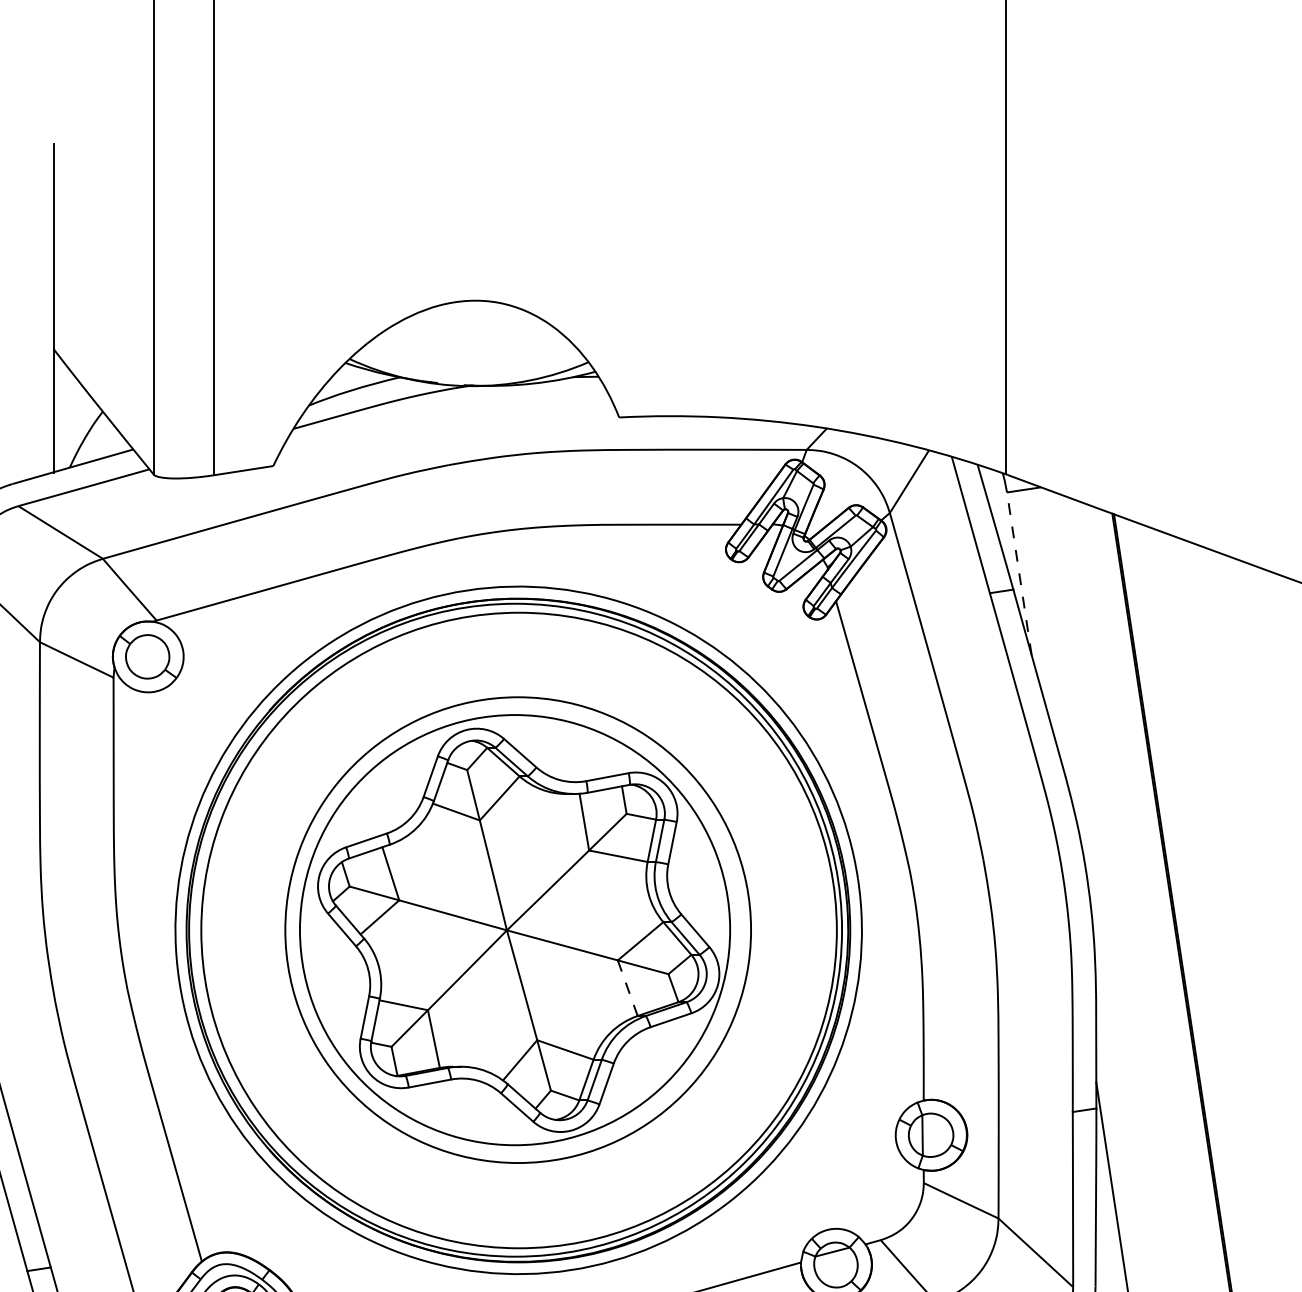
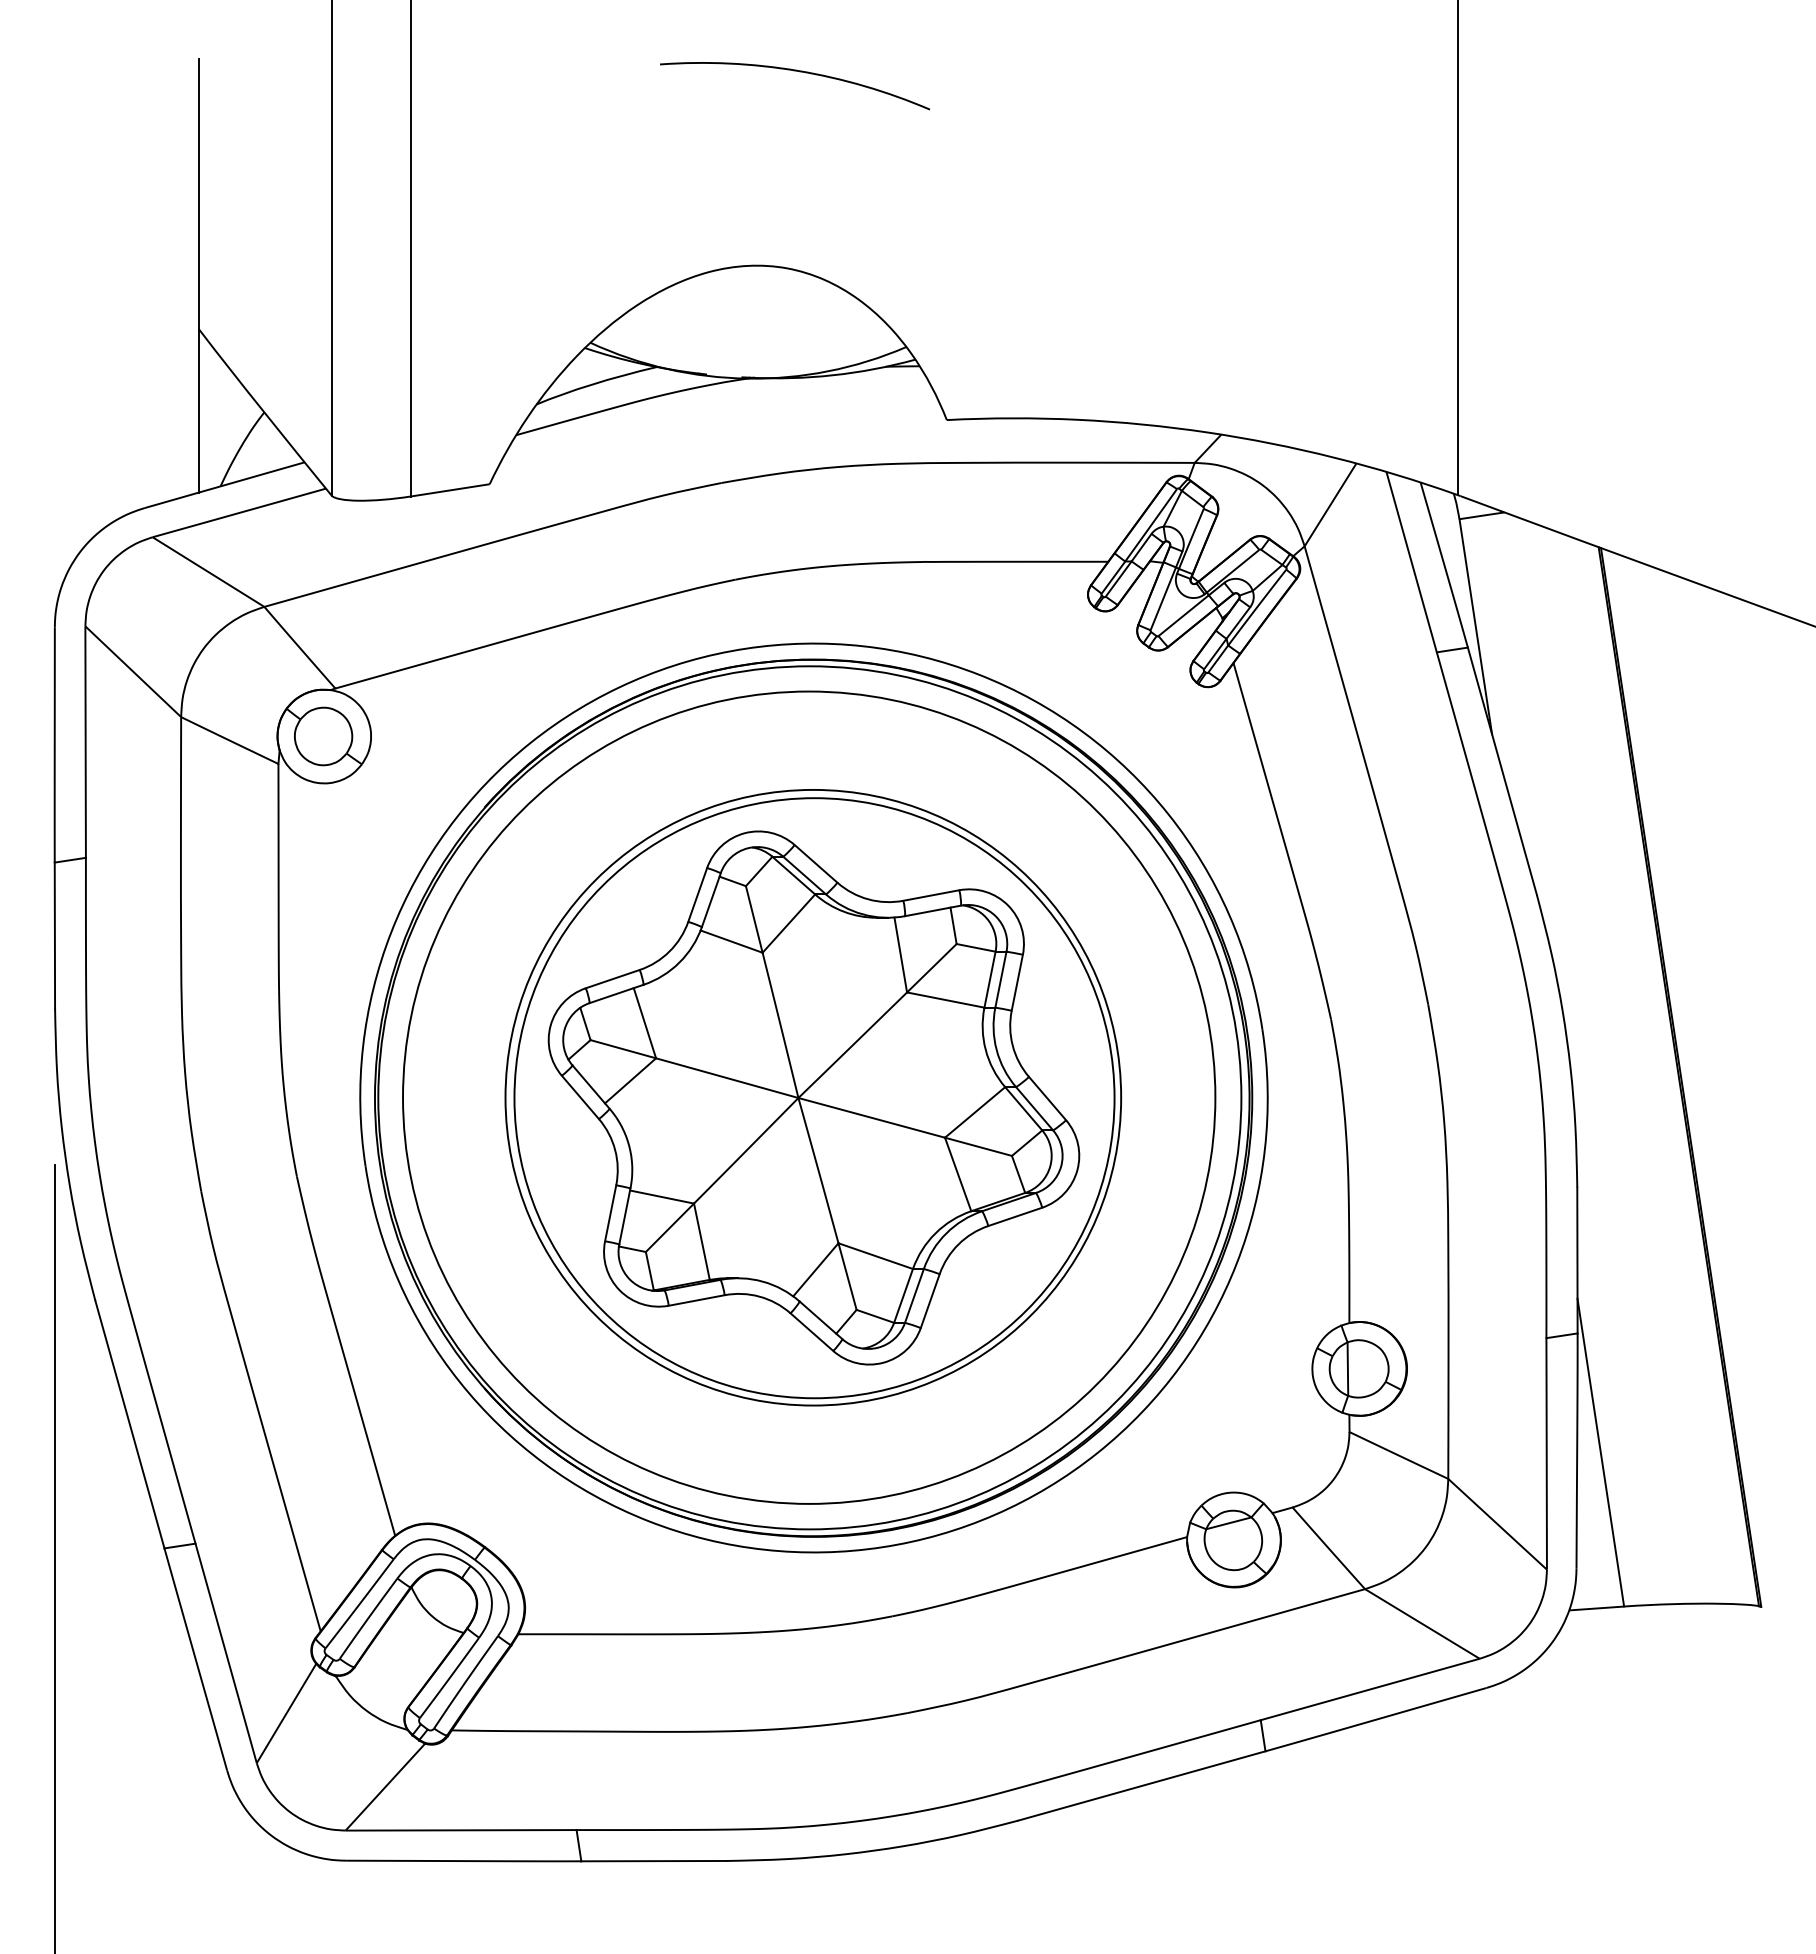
arc: (507, 154) -> (799, 72), added
line: (1019, 573) -> (1475, 626), dashed -> solid
circle: (515, 929) -> (809, 1097), size x1.43
circle: (519, 930) -> (814, 1098), size x0.71
line: (628, 988) -> (958, 1174), dashed -> solid

